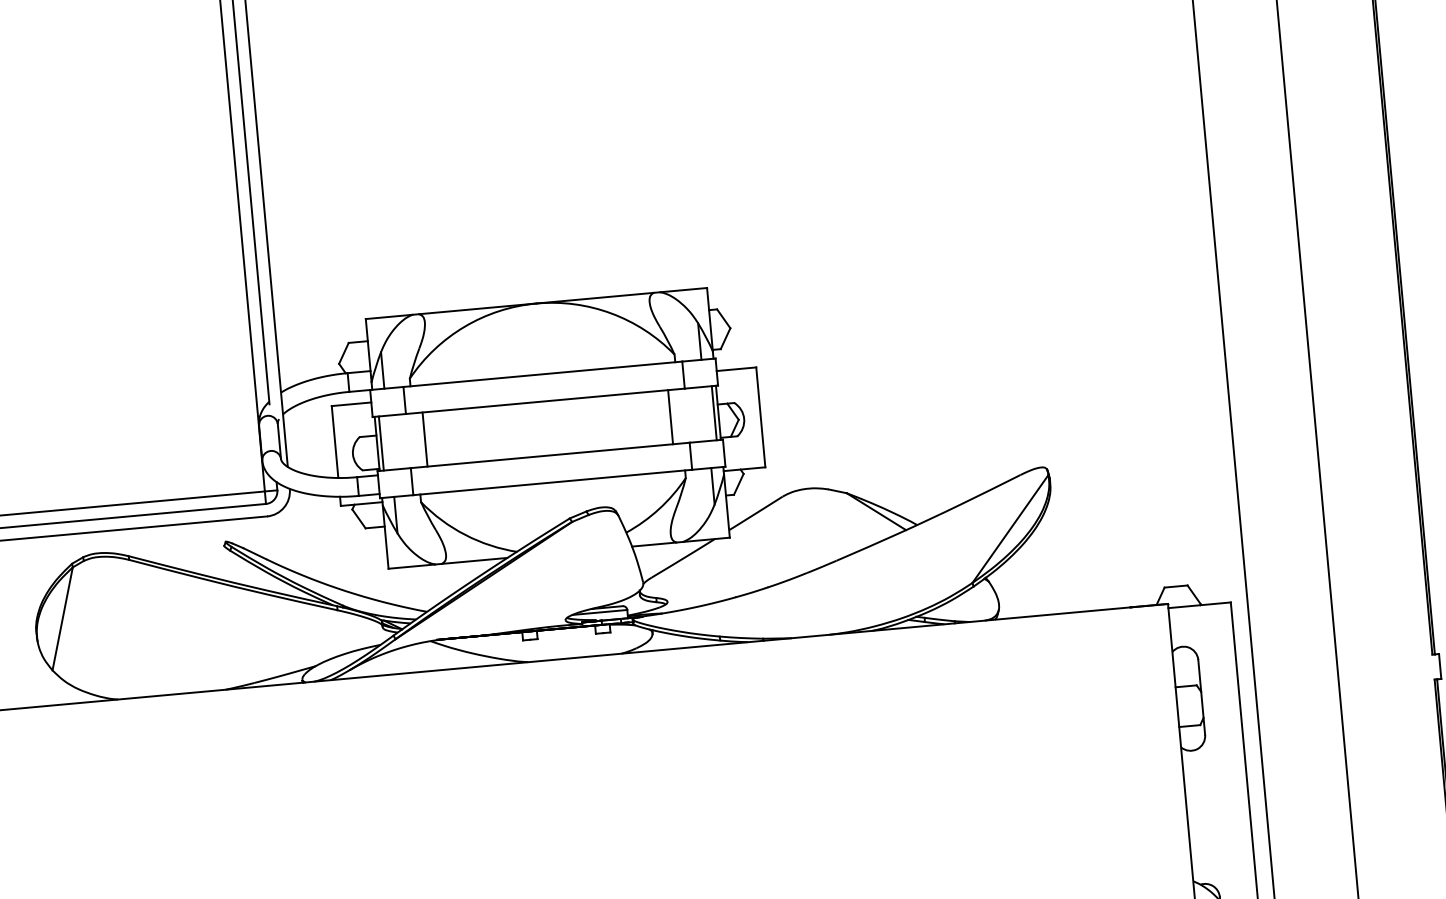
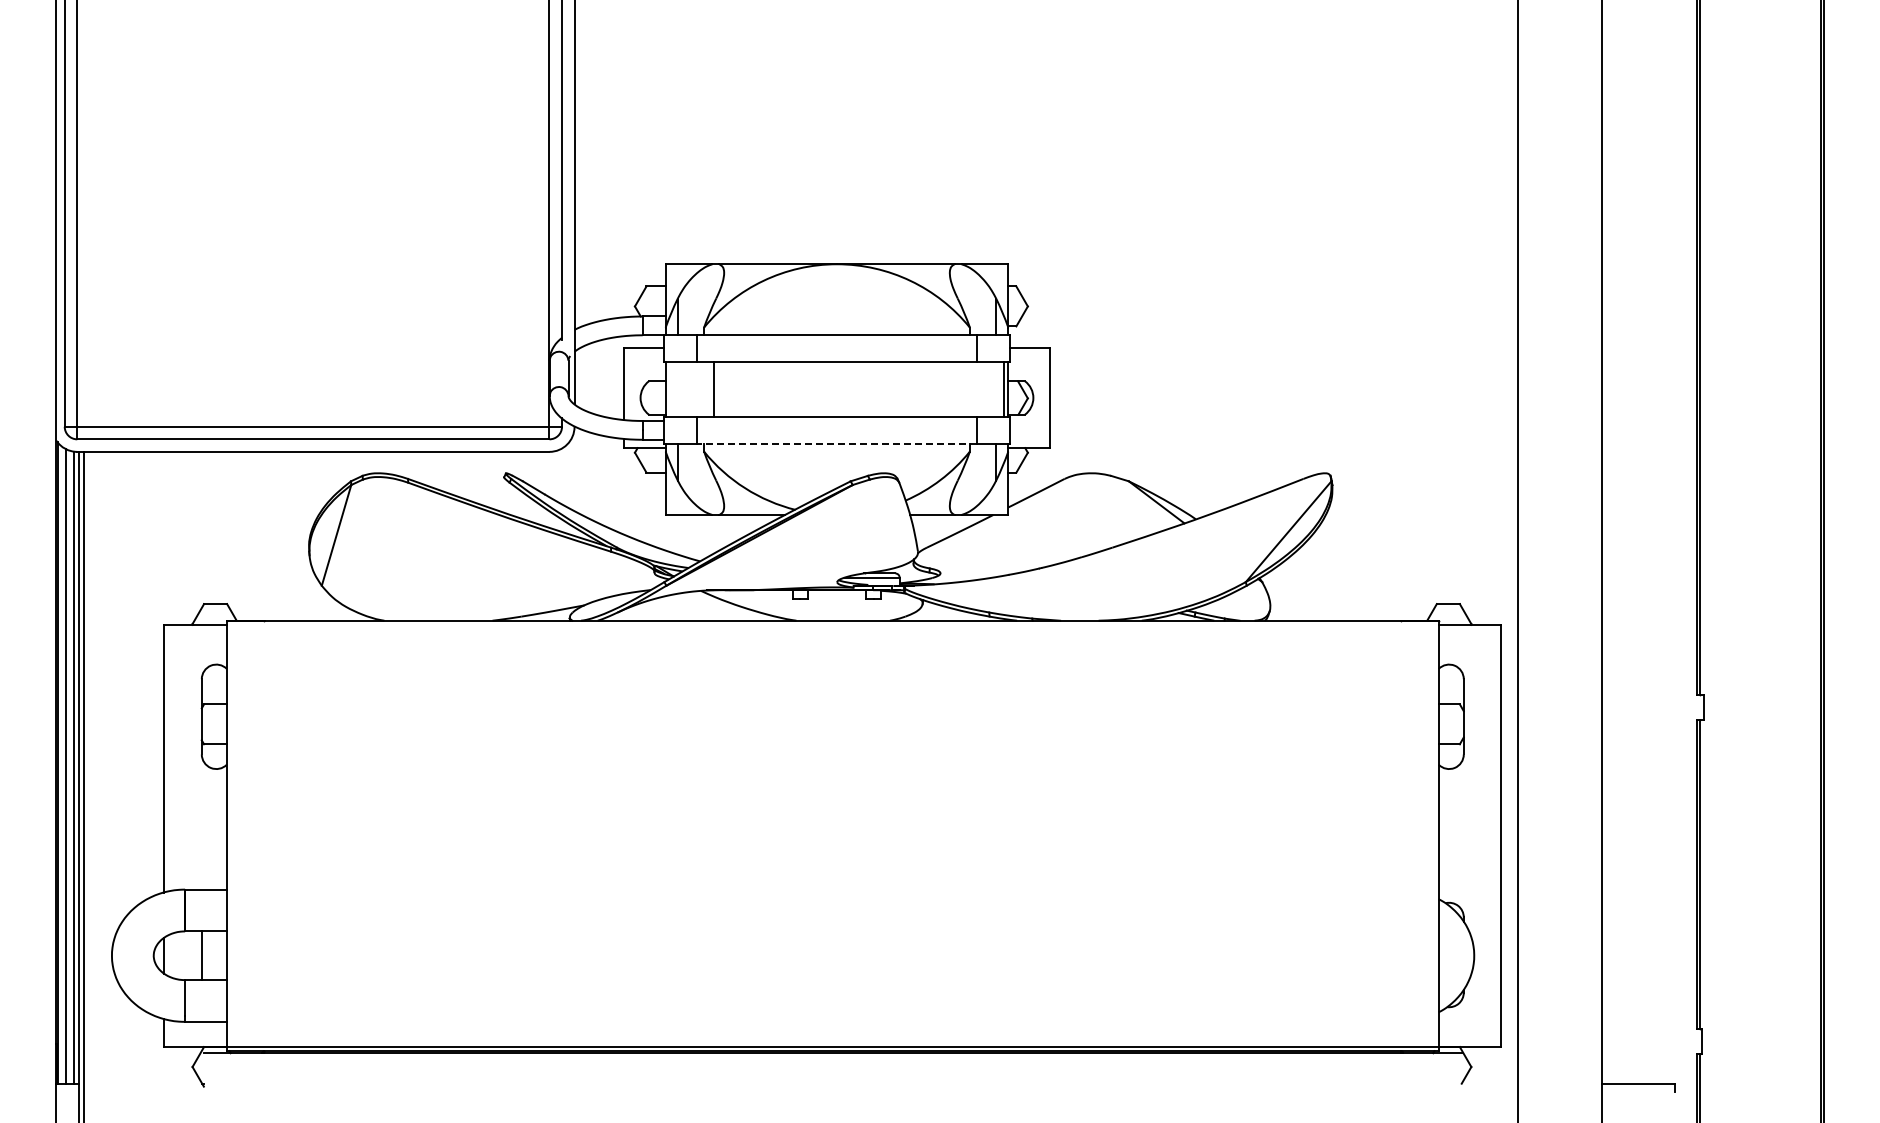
line: (670, 417) -> (960, 389), removed
line: (381, 443) -> (669, 389), removed
line: (552, 482) -> (836, 443), solid -> dashed

